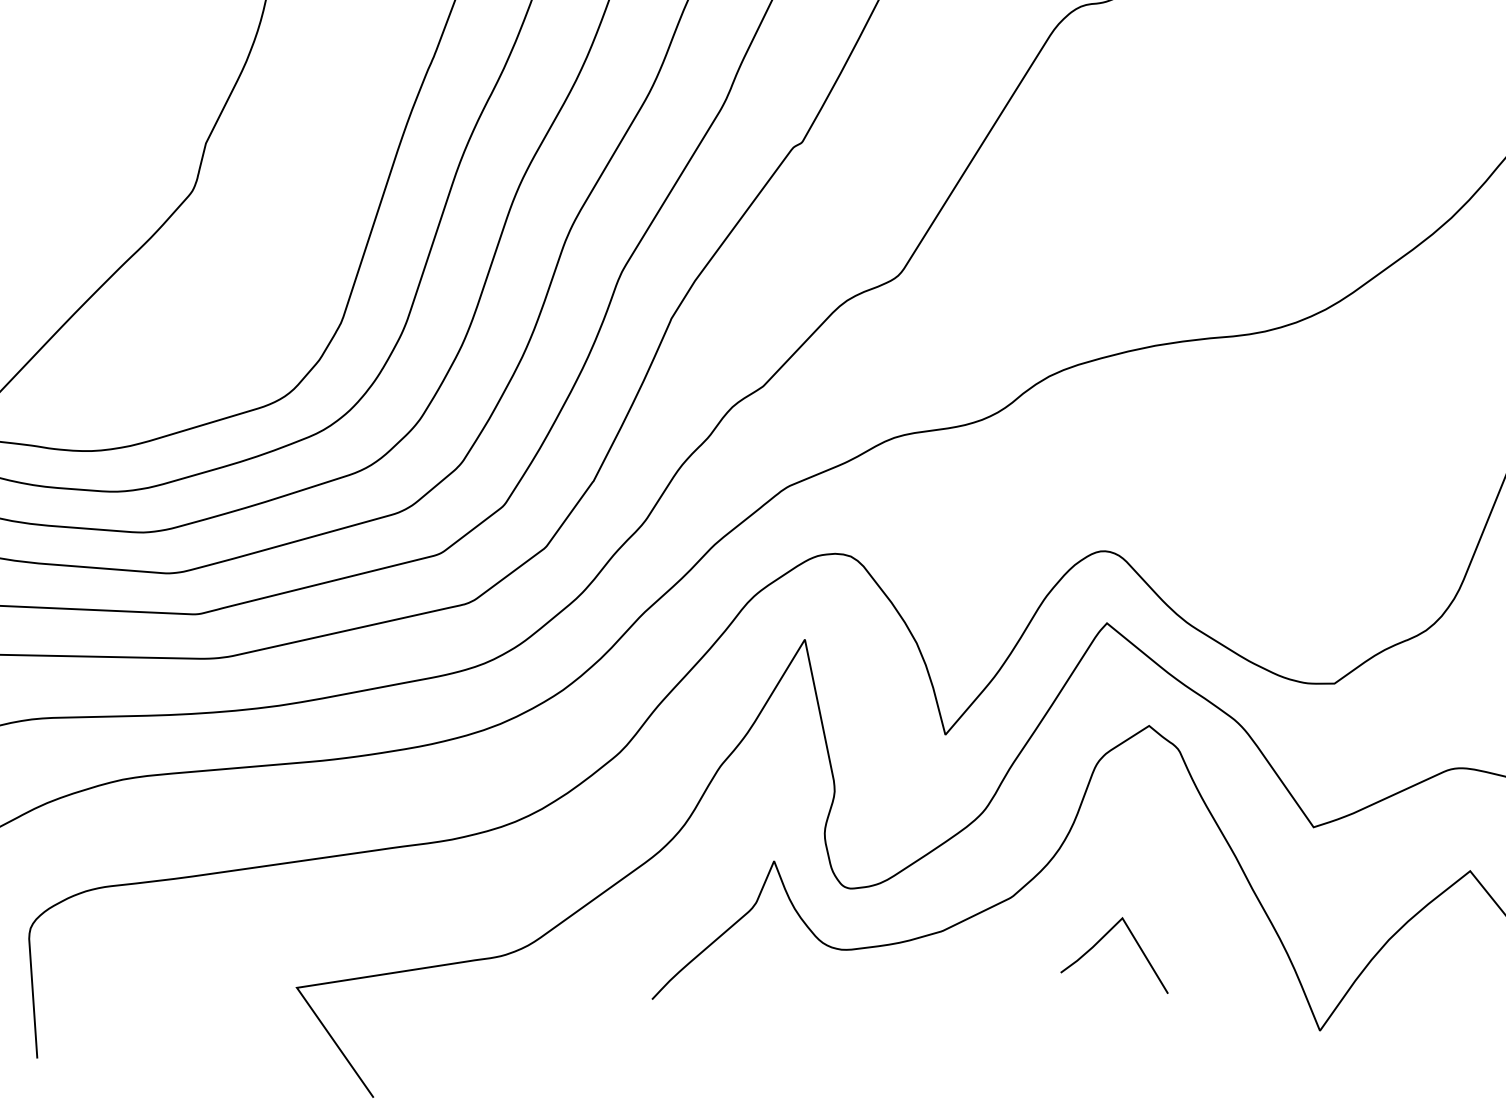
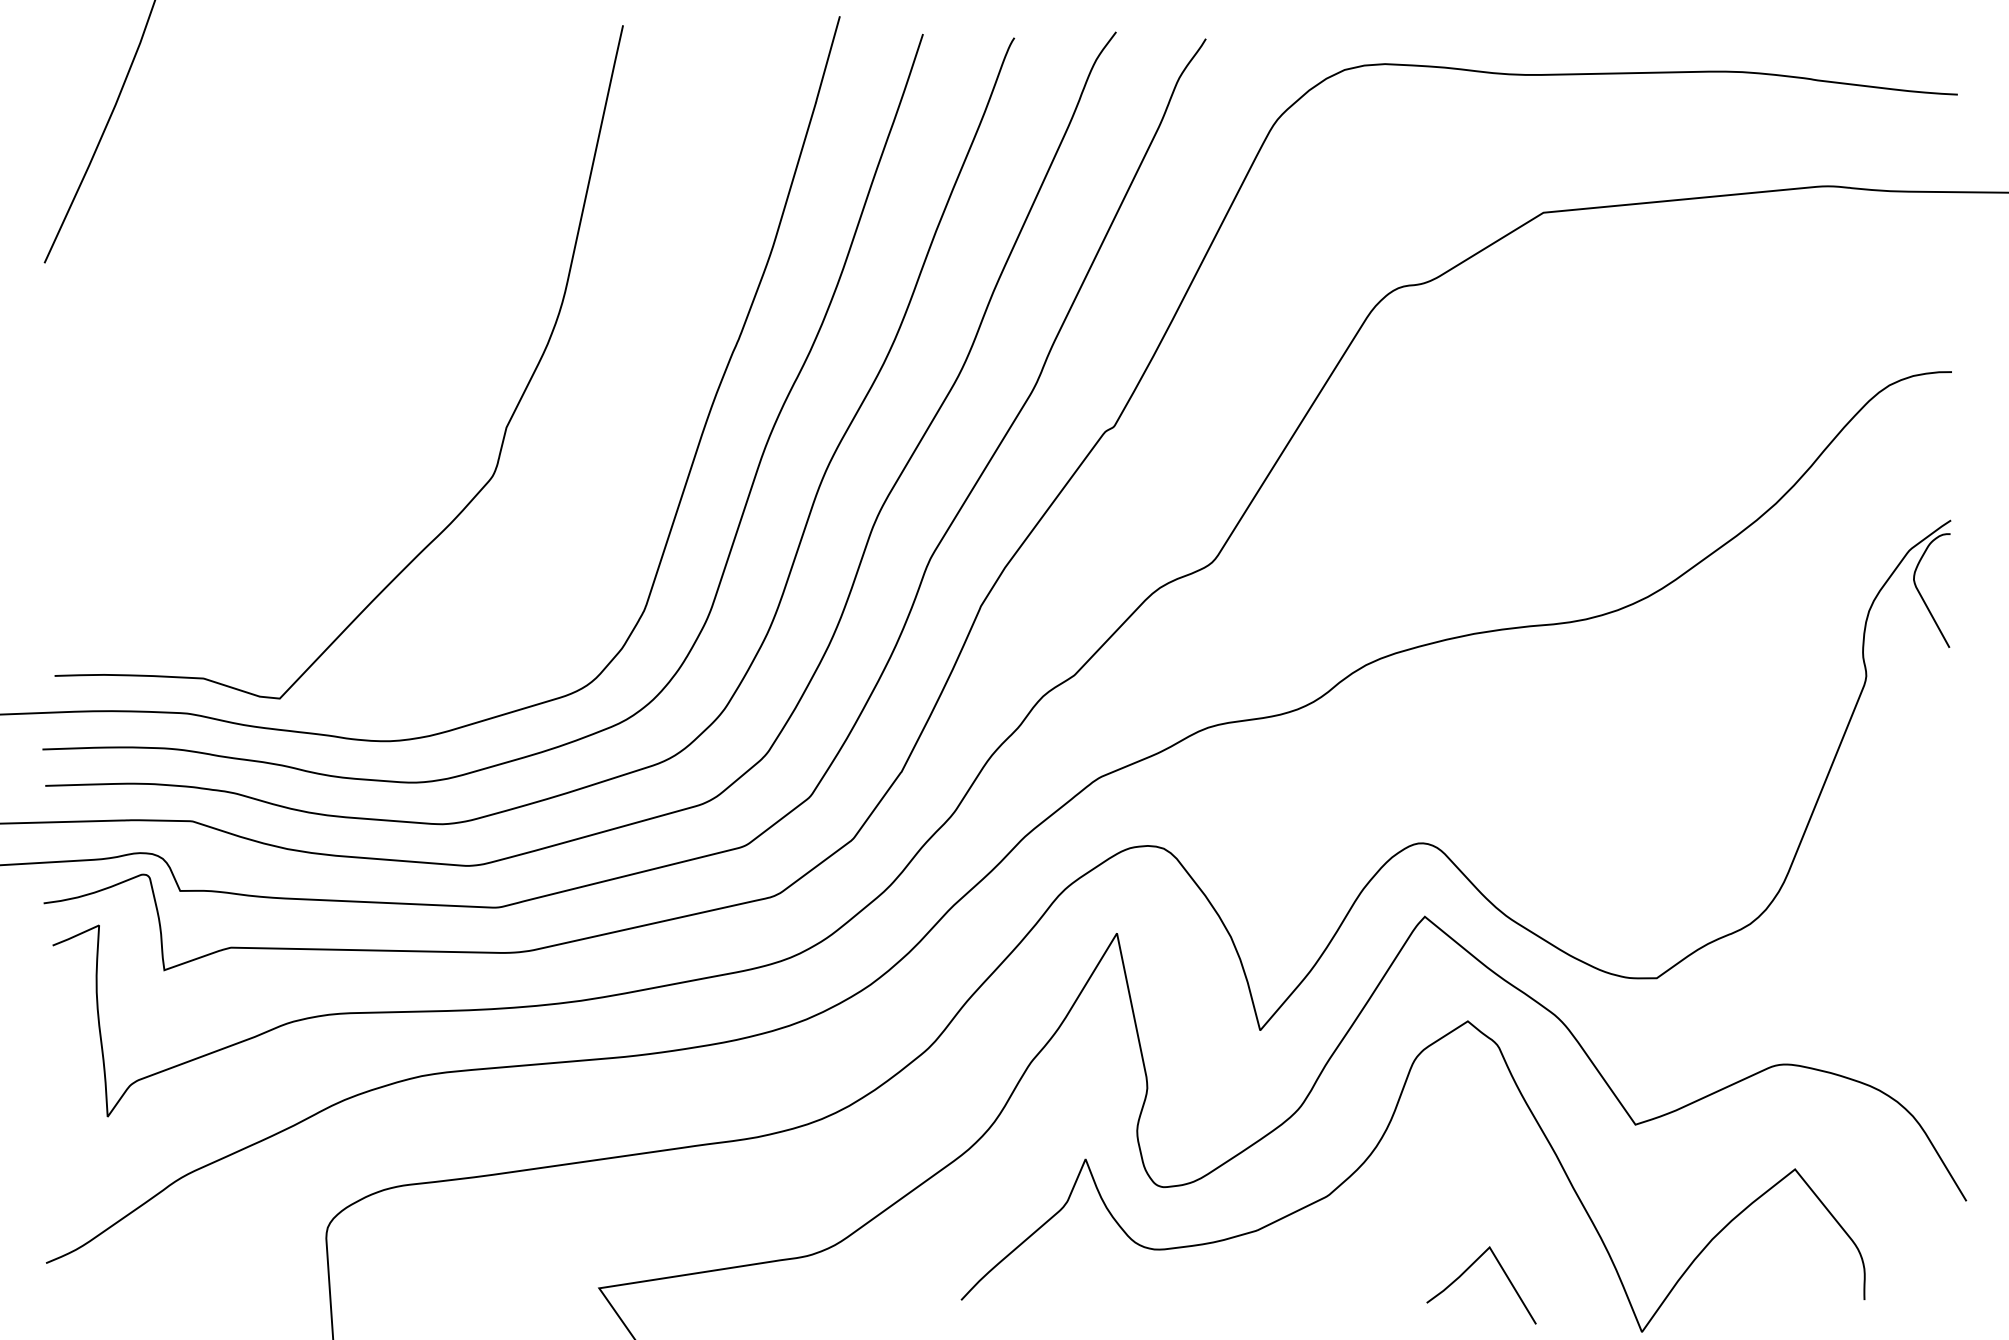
line: (1100, 940) -> (1467, 1270), moved

